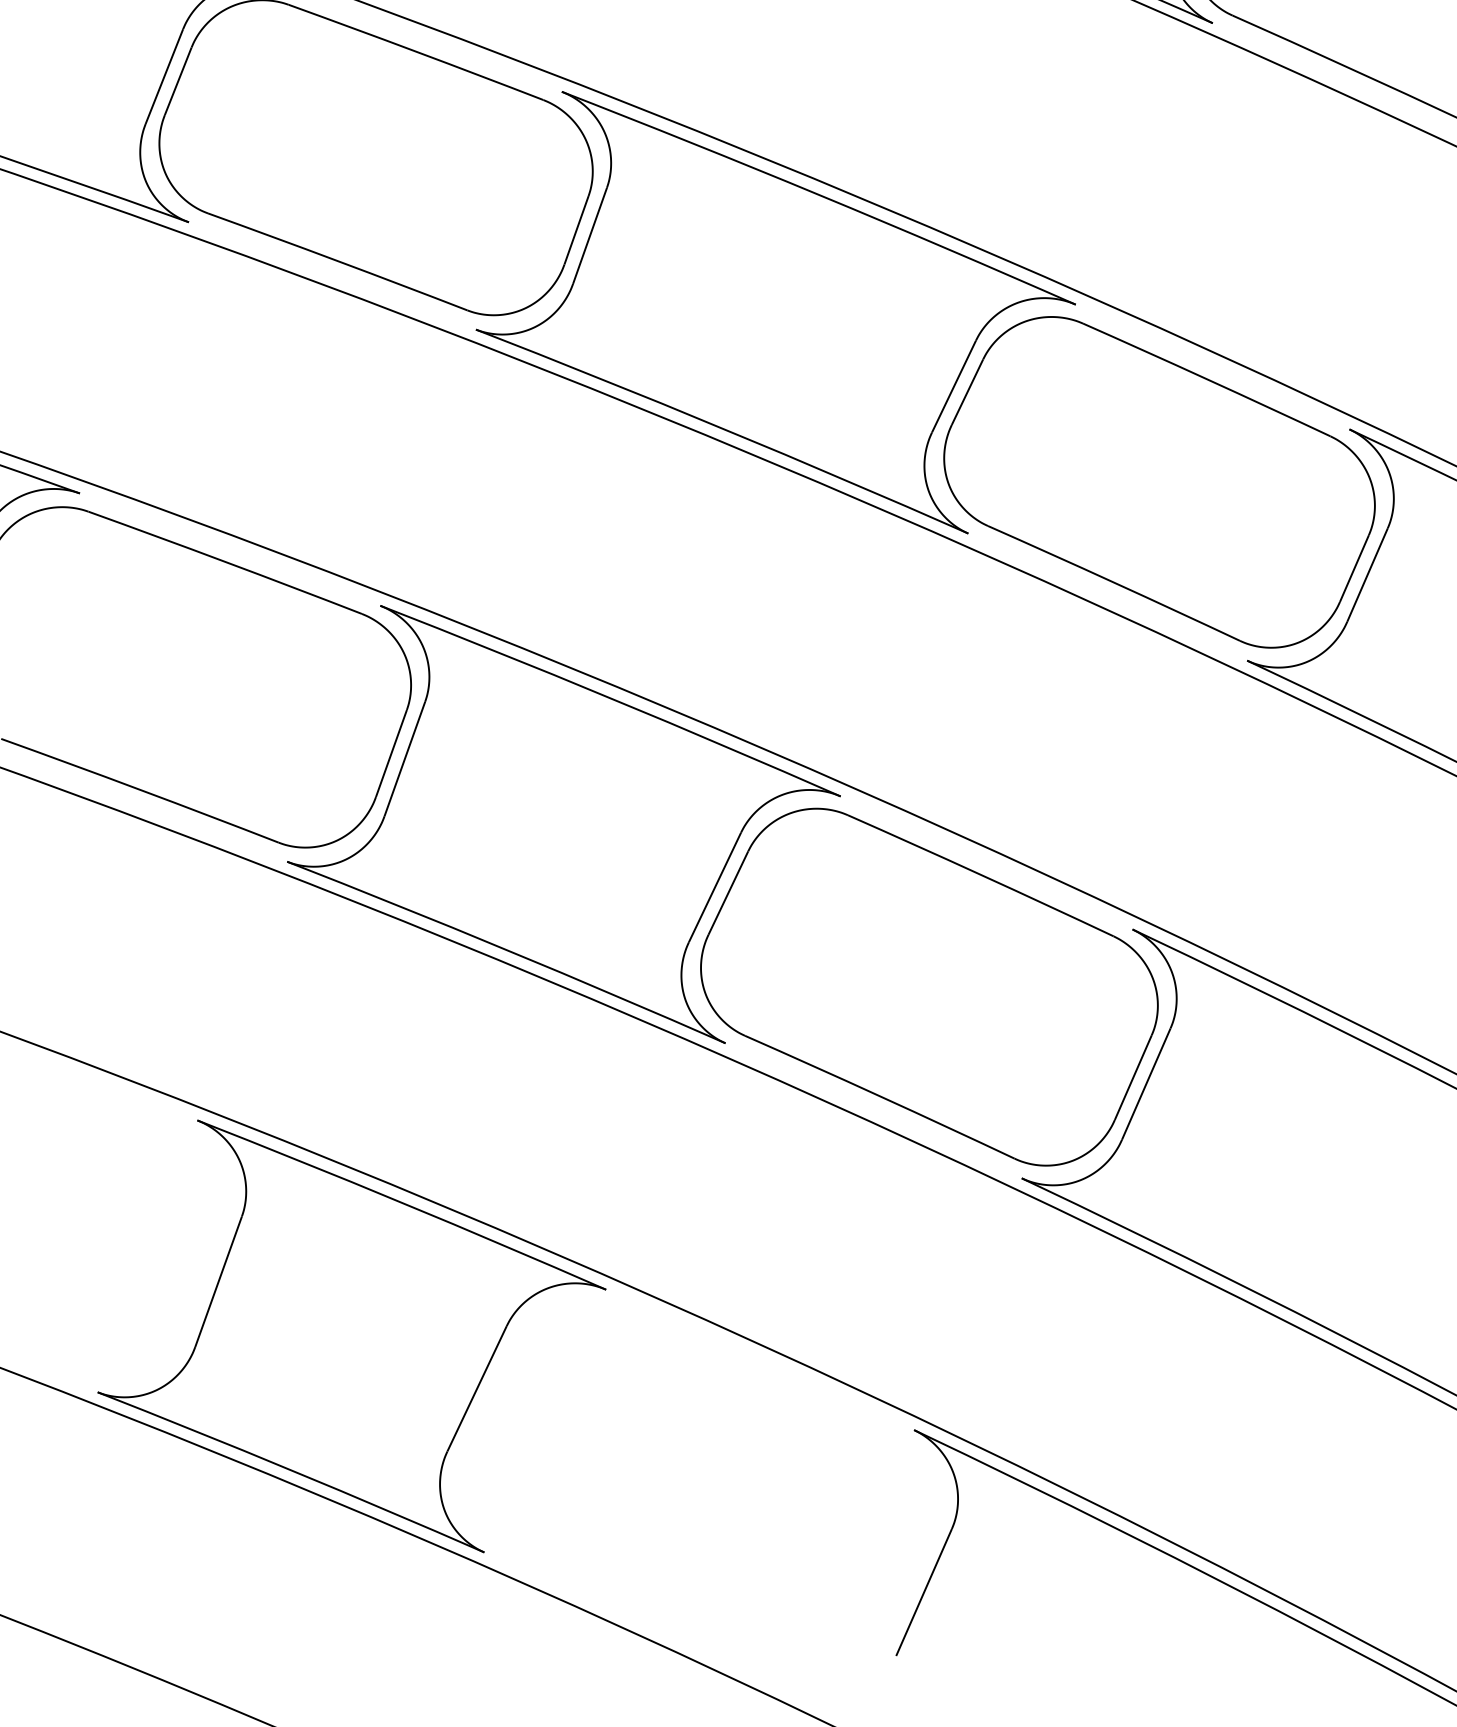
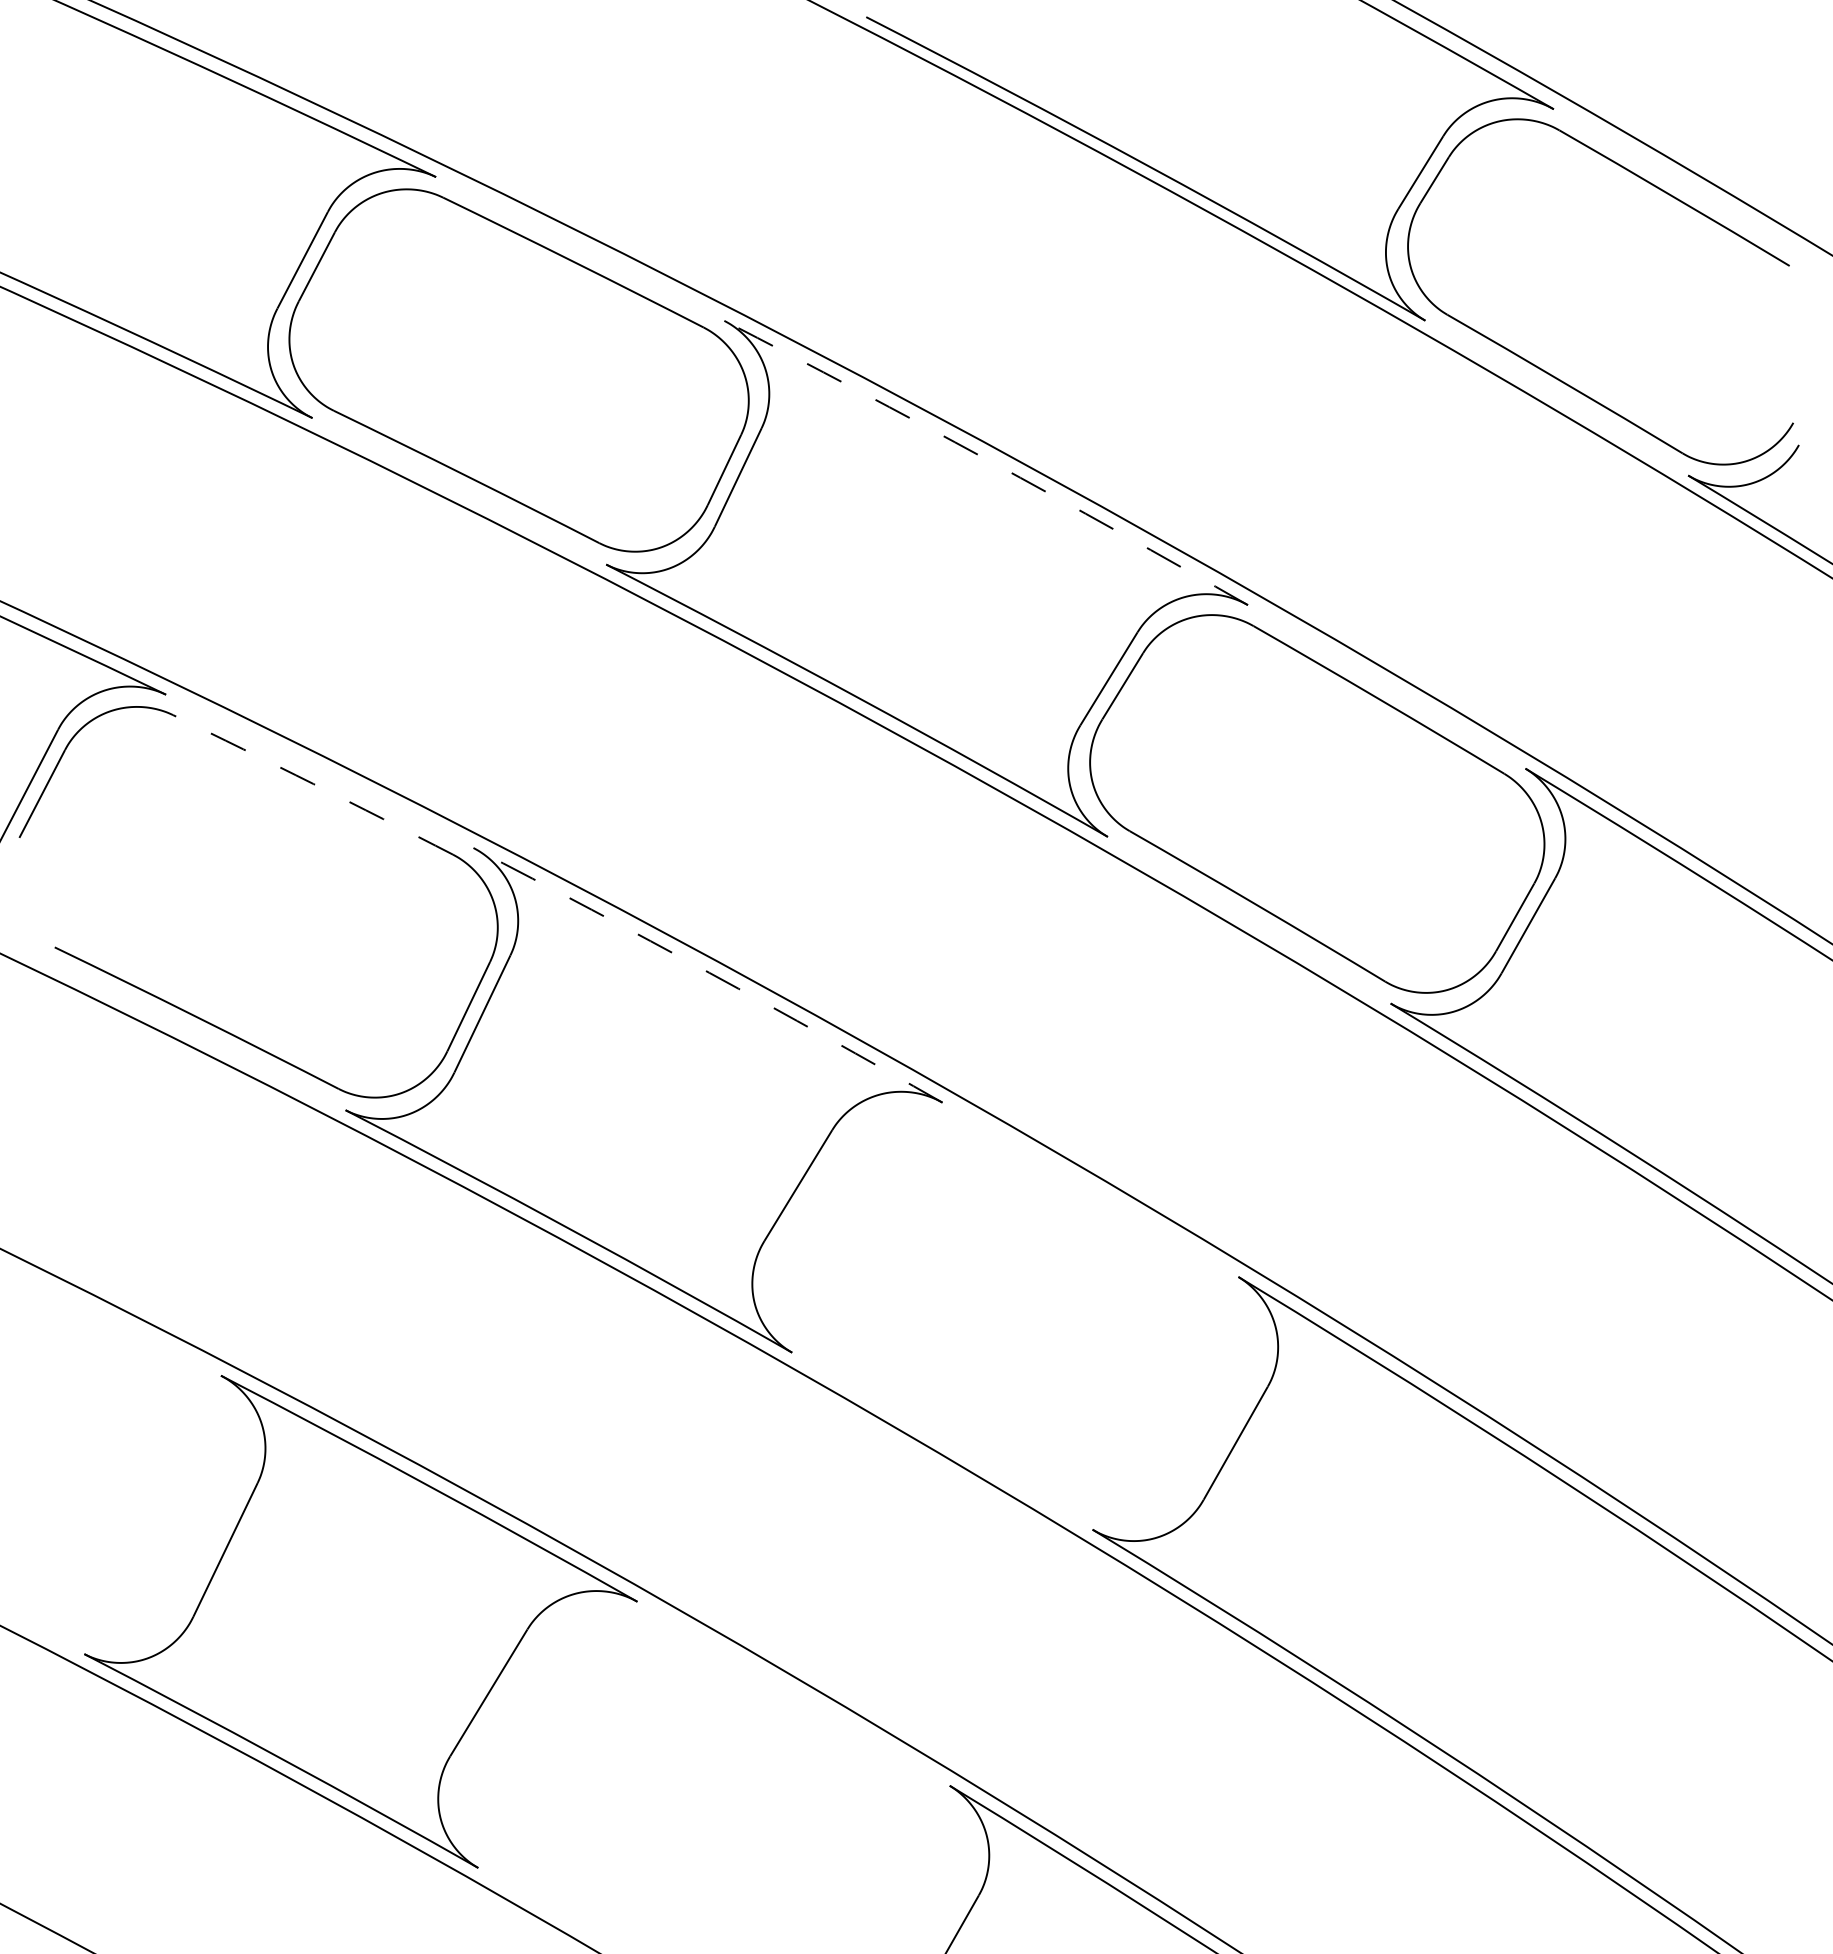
arc: (819, 195) -> (987, 460), solid -> dashed
arc: (225, 562) -> (313, 784), solid -> dashed
arc: (611, 698) -> (709, 972), solid -> dashed
part: (929, 986) -> (1015, 1315), removed

